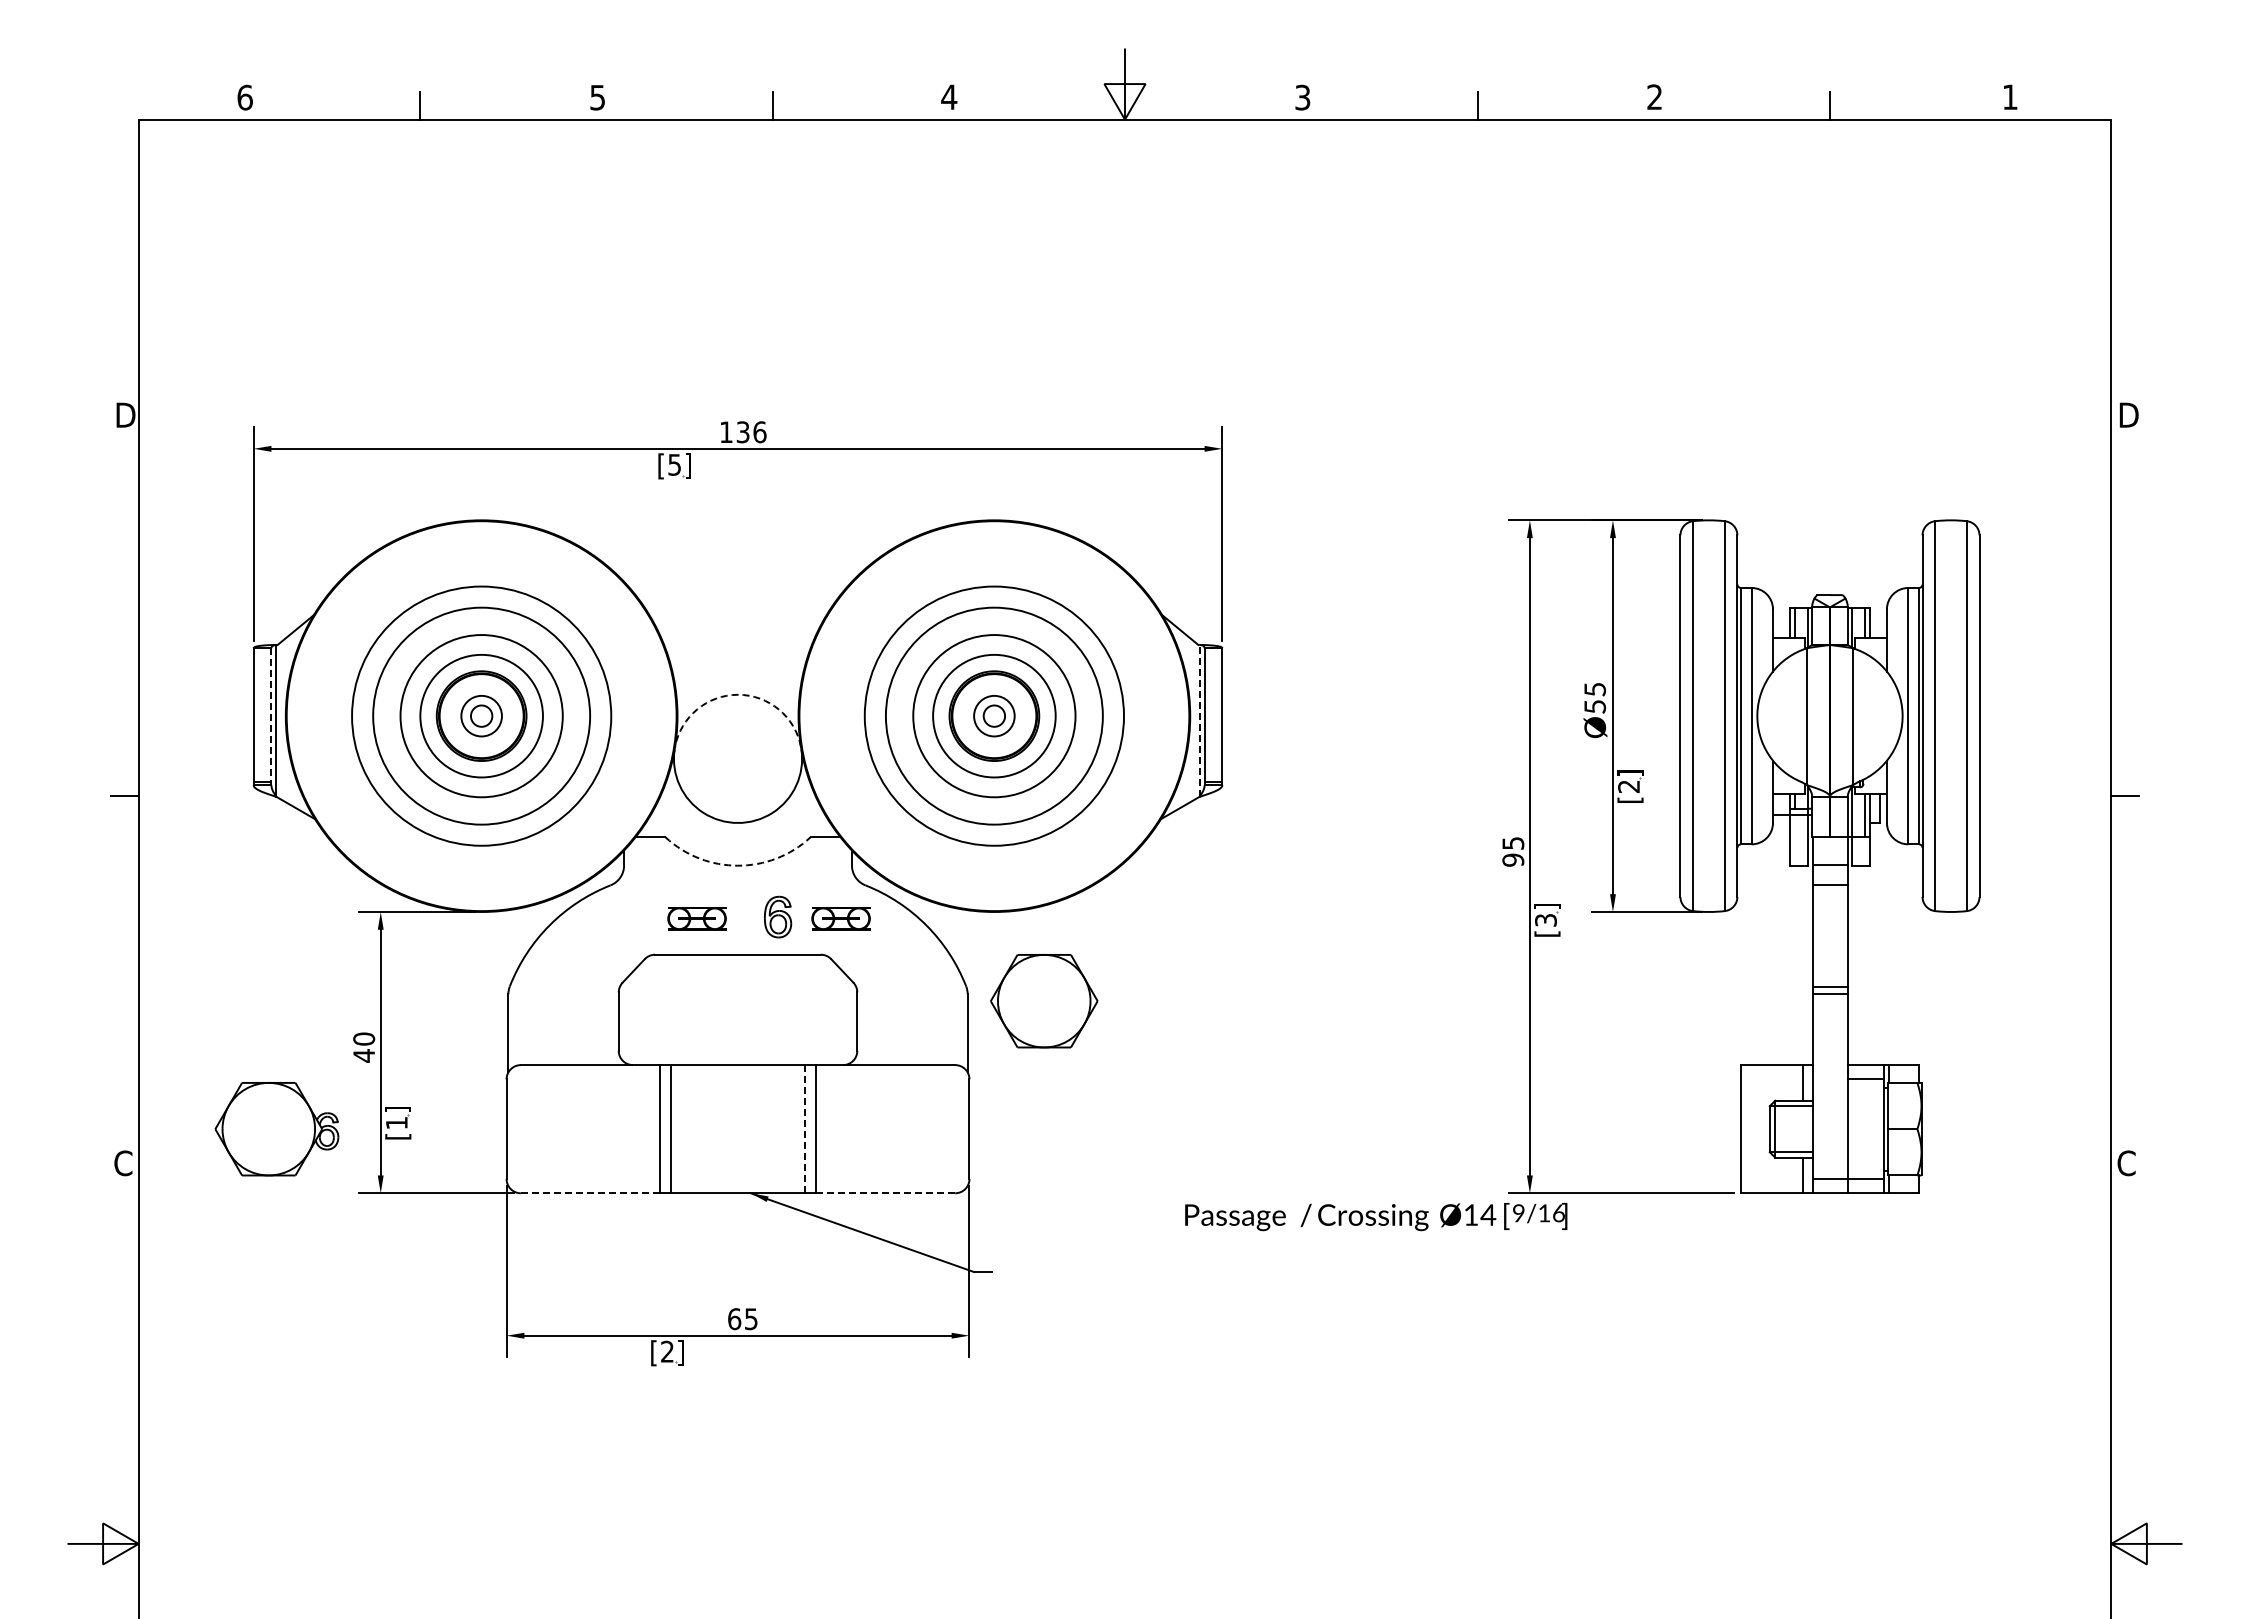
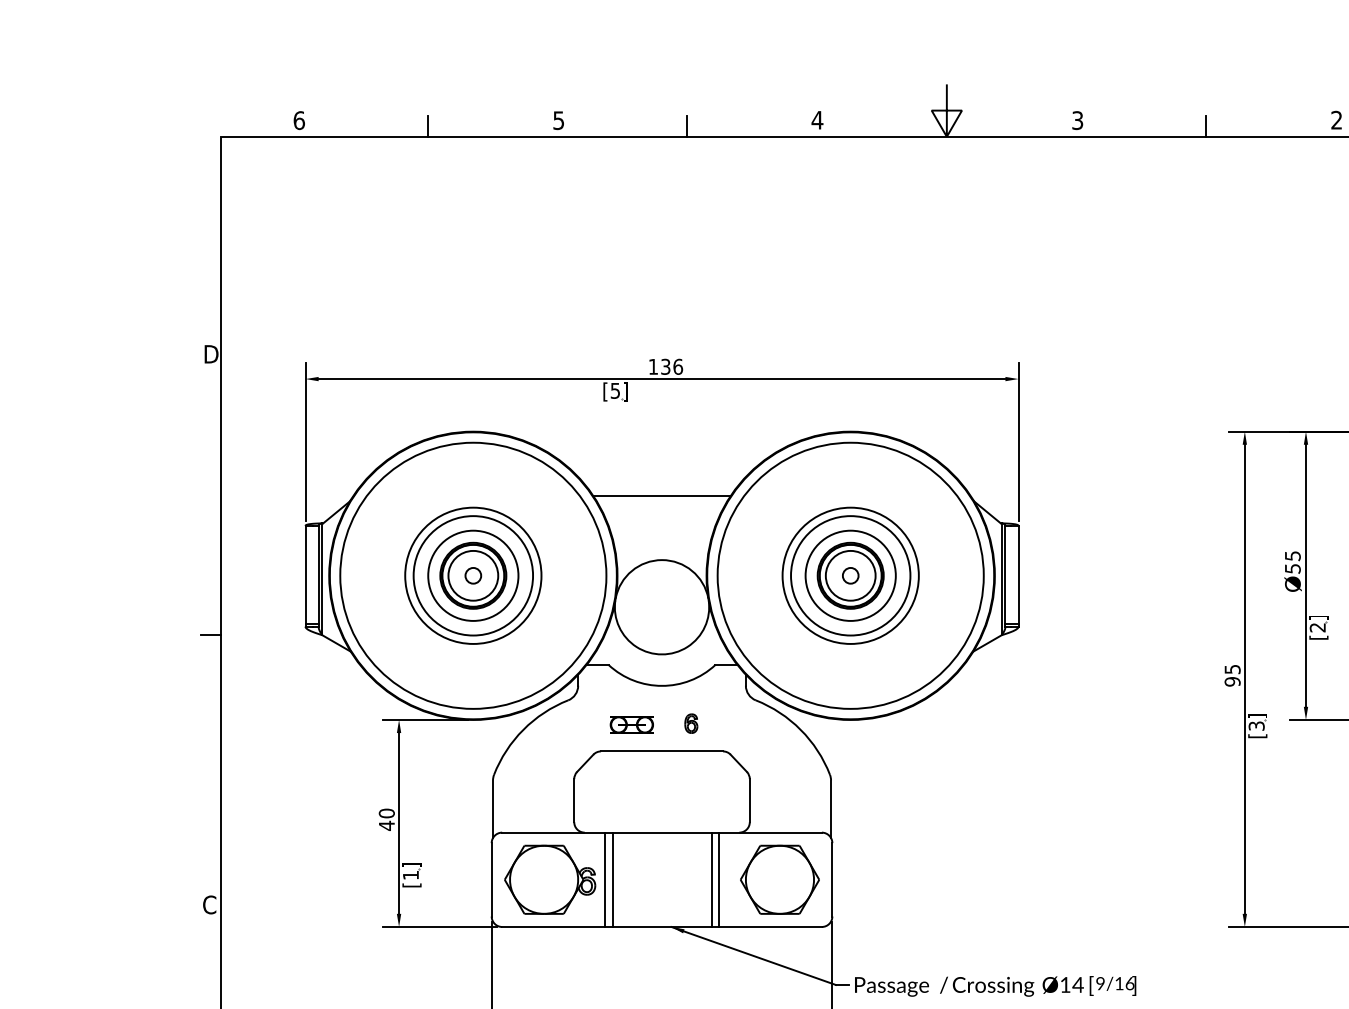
line: (737, 608) -> (661, 496), added
arc: (738, 694) -> (662, 559), dashed -> solid
line: (271, 715) -> (318, 575), dashed -> solid
circle: (481, 715) -> (473, 575), size x0.71
circle: (481, 715) -> (473, 575), size x1.67
circle: (481, 715) -> (473, 575), size x1.67
circle: (993, 715) -> (850, 575), size x0.71
circle: (994, 715) -> (850, 575), size x1.67
circle: (994, 715) -> (850, 575), size x1.67
line: (1199, 720) -> (1001, 579), dashed -> solid
arc: (738, 865) -> (662, 685), dashed -> solid
part: (777, 916) -> (691, 723), size x0.62
part: (840, 918) -> (737, 724), removed
part: (1044, 1001) -> (780, 880), moved
line: (805, 1128) -> (711, 879), dashed -> solid
part: (276, 1129) -> (549, 880), moved
line: (590, 1193) -> (553, 927), dashed -> solid
line: (885, 1193) -> (770, 927), dashed -> solid
text: (1376, 1217) -> (995, 986), moved

